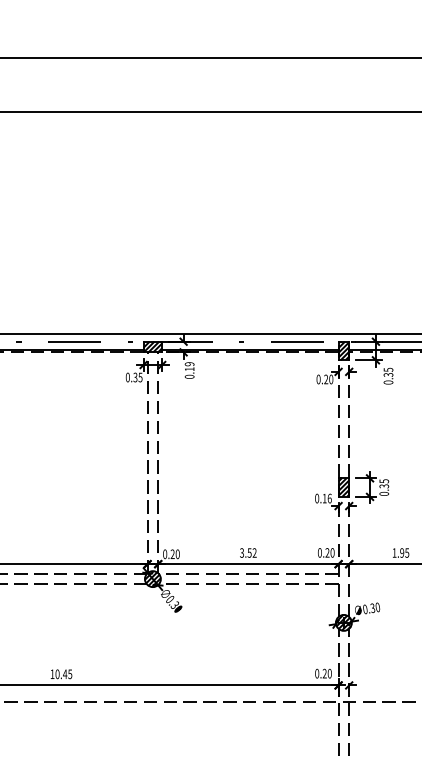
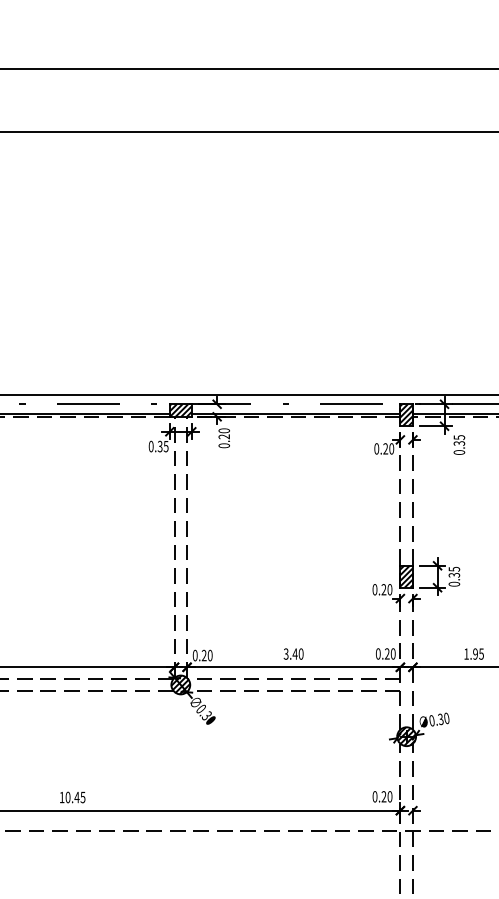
text: (189, 366) -> (224, 433), 0.19 -> 0.20
text: (326, 498) -> (386, 589), 0.16 -> 0.20
text: (251, 552) -> (297, 653), 3.52 -> 3.40

